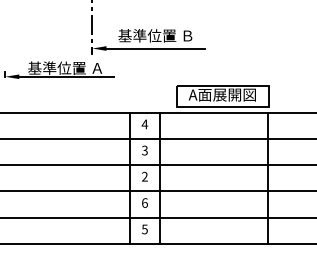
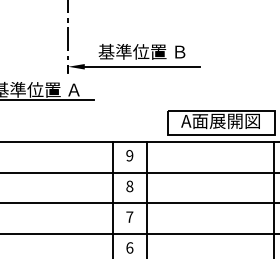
text: (144, 124) -> (129, 155), 4 -> 9
text: (144, 150) -> (129, 186), 3 -> 8
text: (144, 176) -> (129, 216), 2 -> 7

